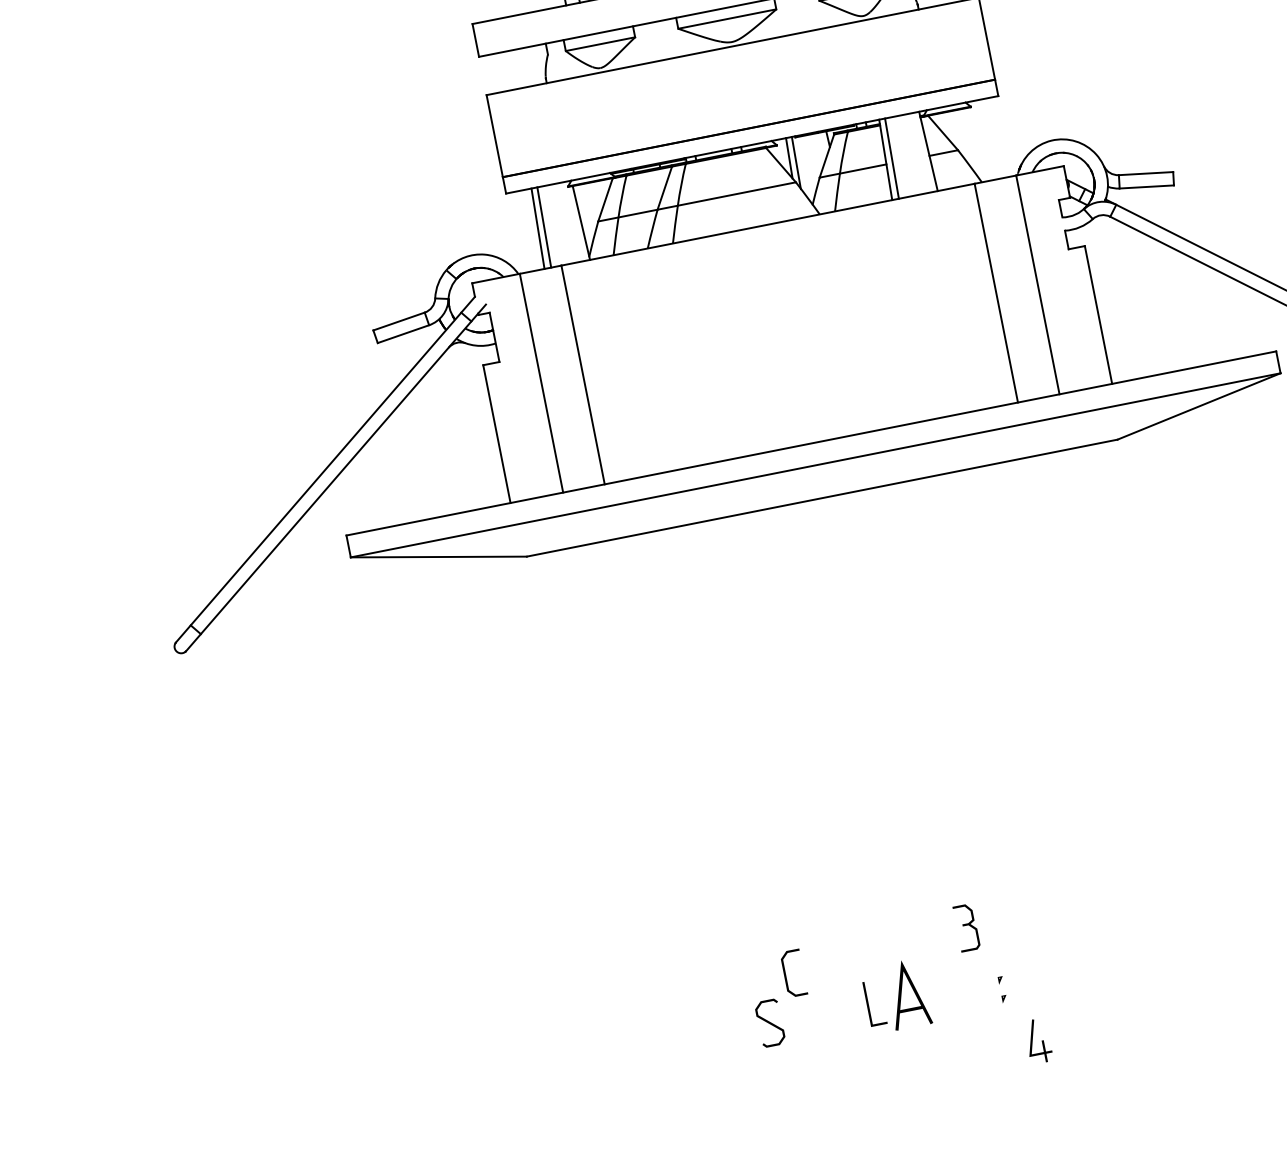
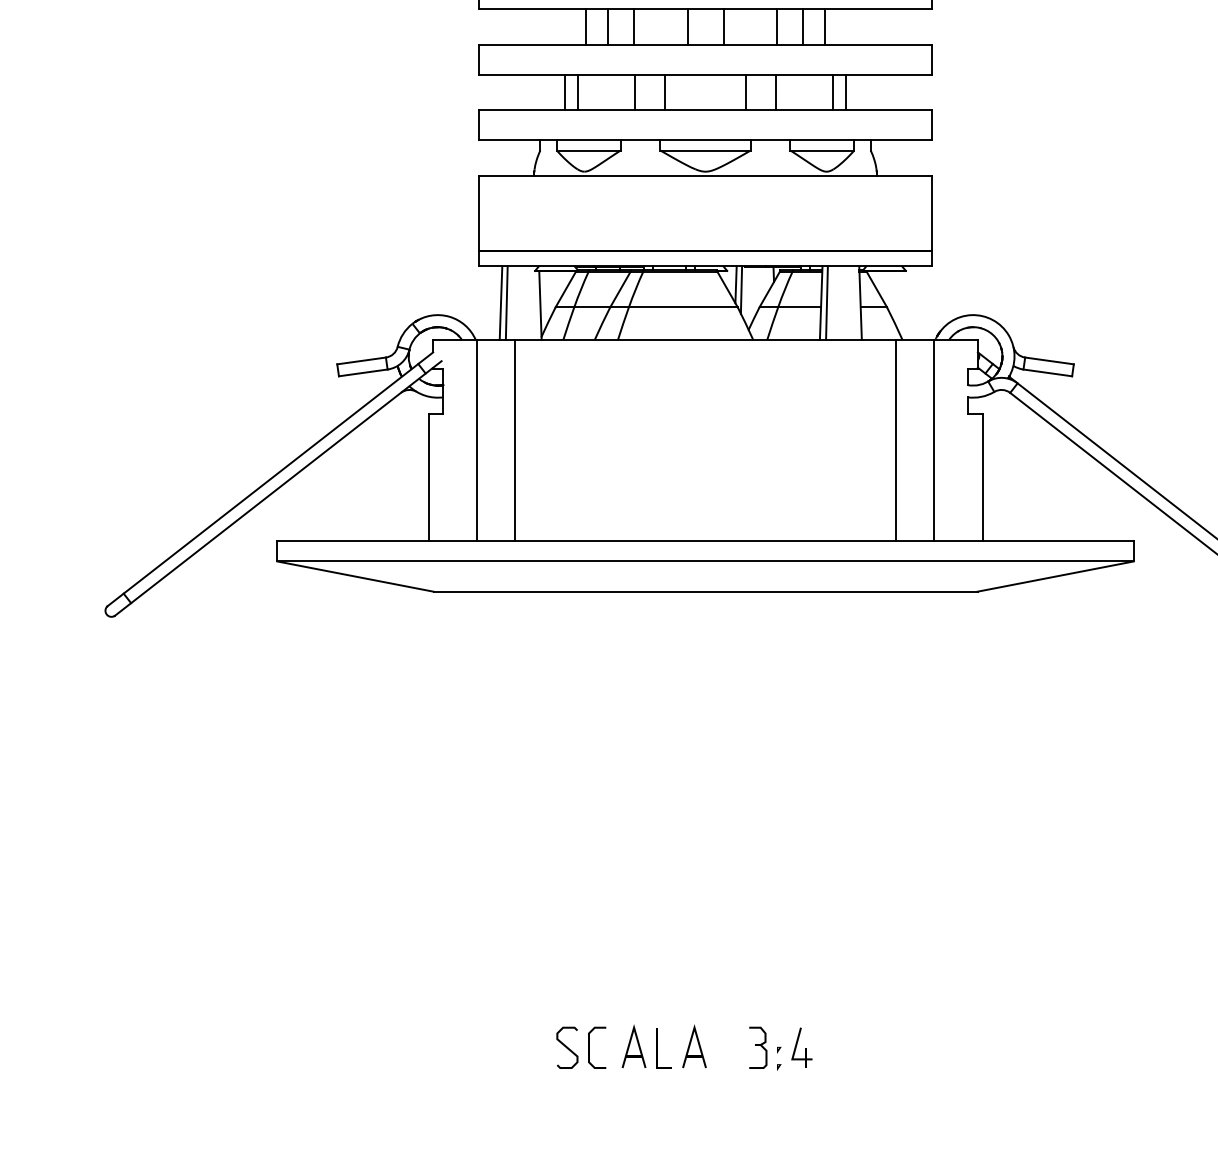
part: (966, 927) -> (758, 1047), moved
curve: (785, 974) -> (589, 1047), moved
part: (907, 994) -> (694, 1046), size x0.71
part: (841, 1007) -> (633, 1046), added
part: (1037, 1040) -> (801, 1047), moved

